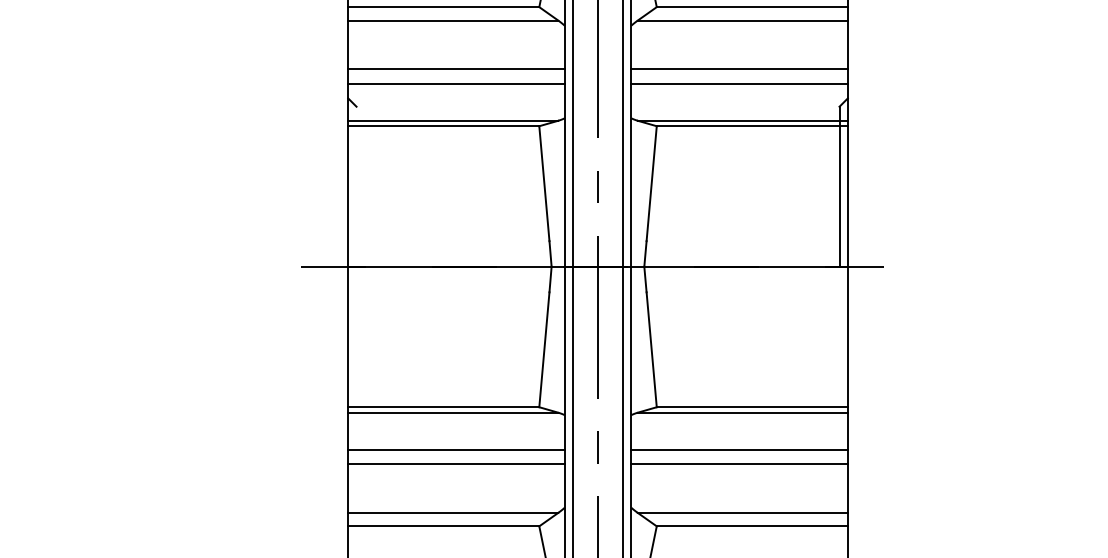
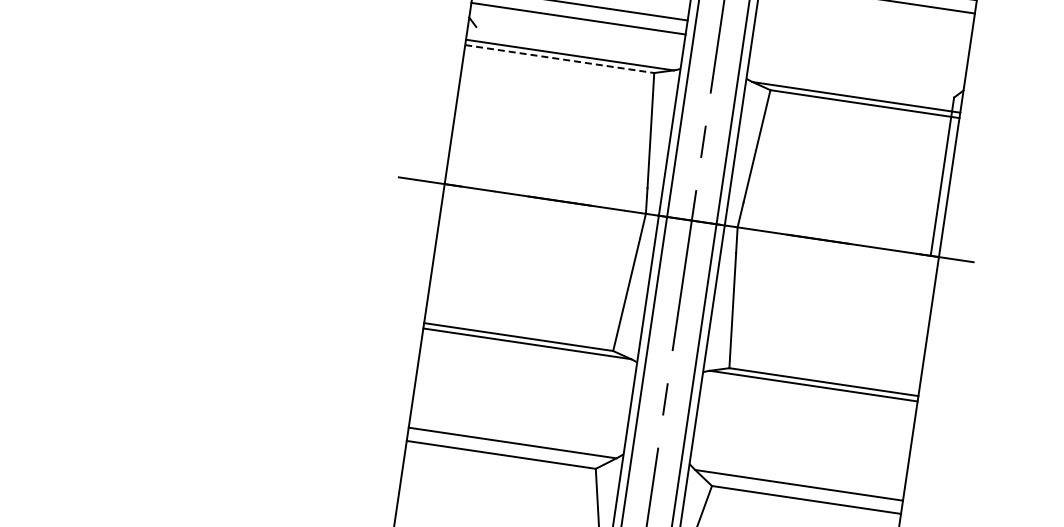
line: (739, 69) -> (860, 46), removed
line: (739, 83) -> (858, 59), removed
line: (443, 126) -> (559, 59), solid -> dashed
line: (456, 449) -> (525, 380), removed
line: (739, 449) -> (805, 422), removed
line: (456, 464) -> (522, 395), removed
line: (739, 464) -> (802, 436), removed

